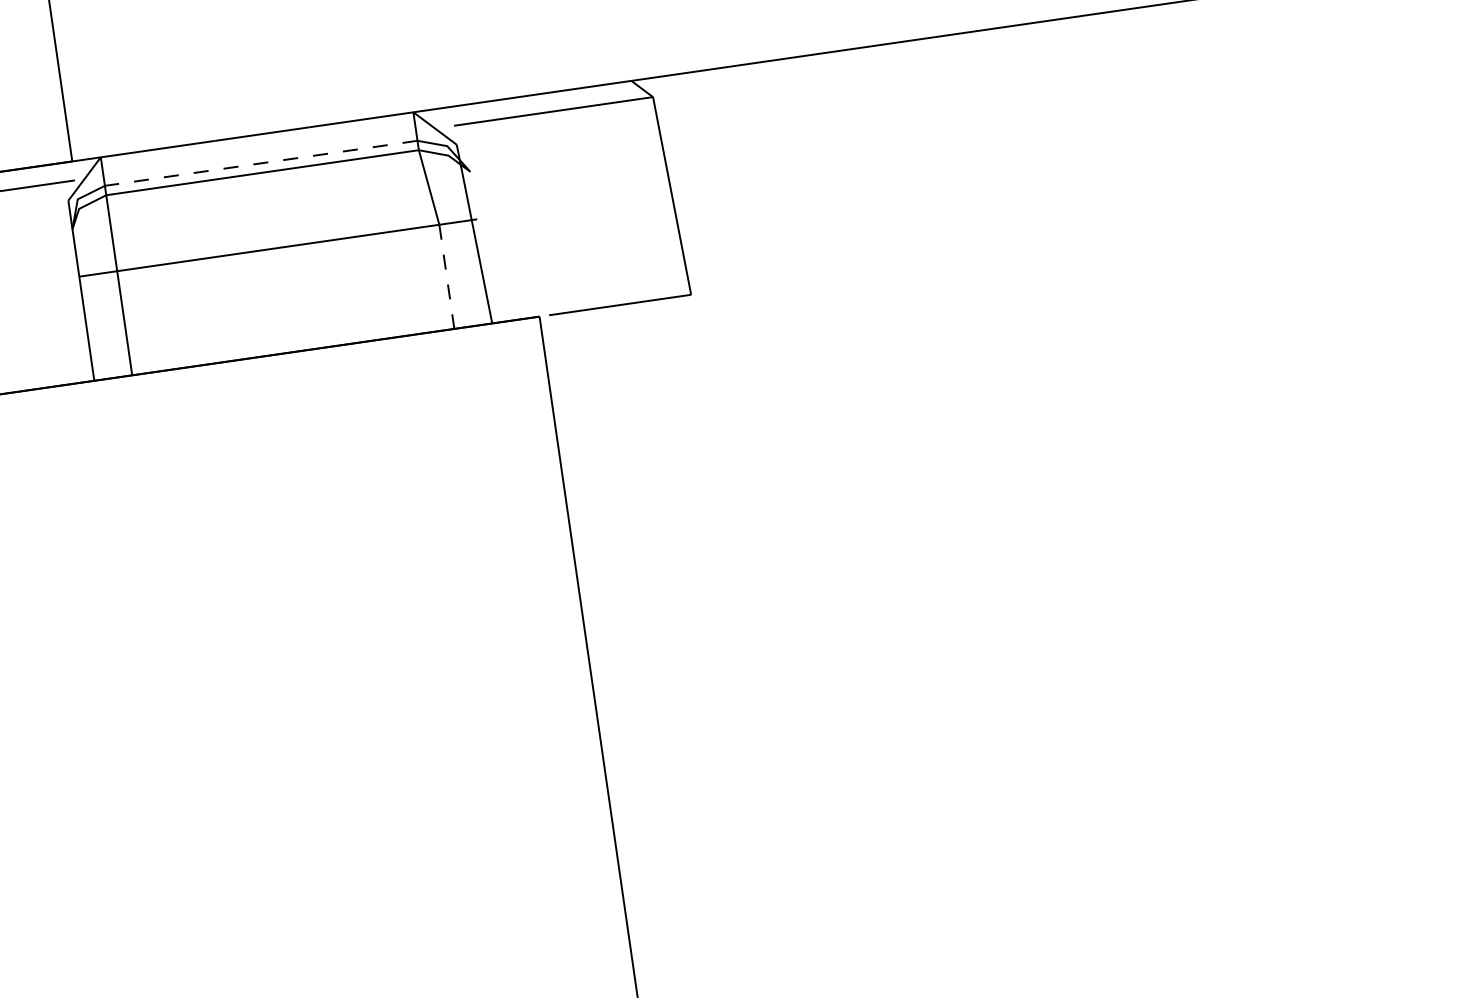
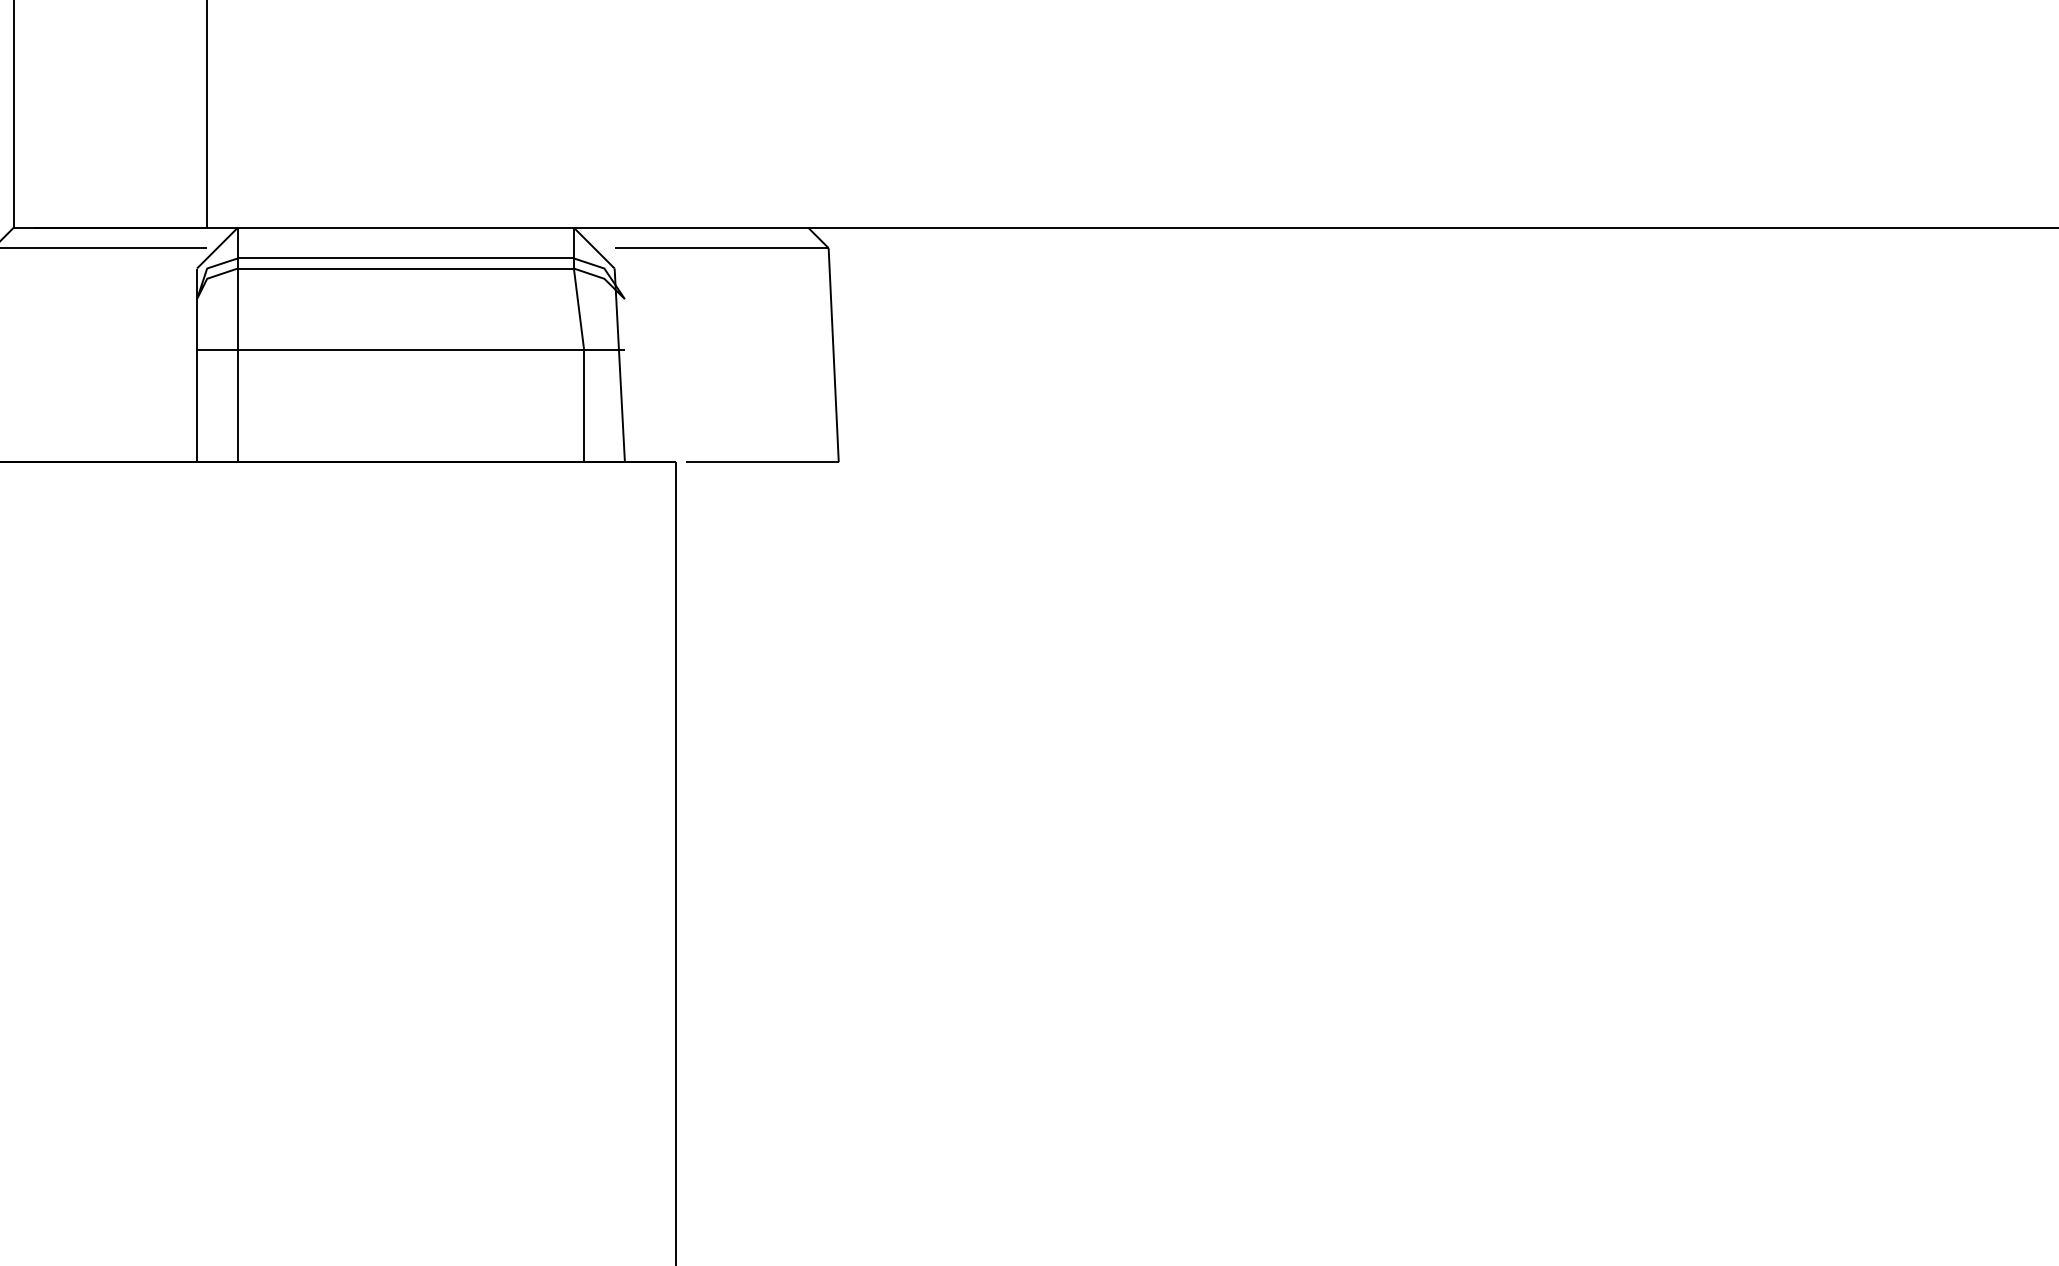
line: (260, 163) -> (405, 258), dashed -> solid
line: (447, 277) -> (584, 406), dashed -> solid

